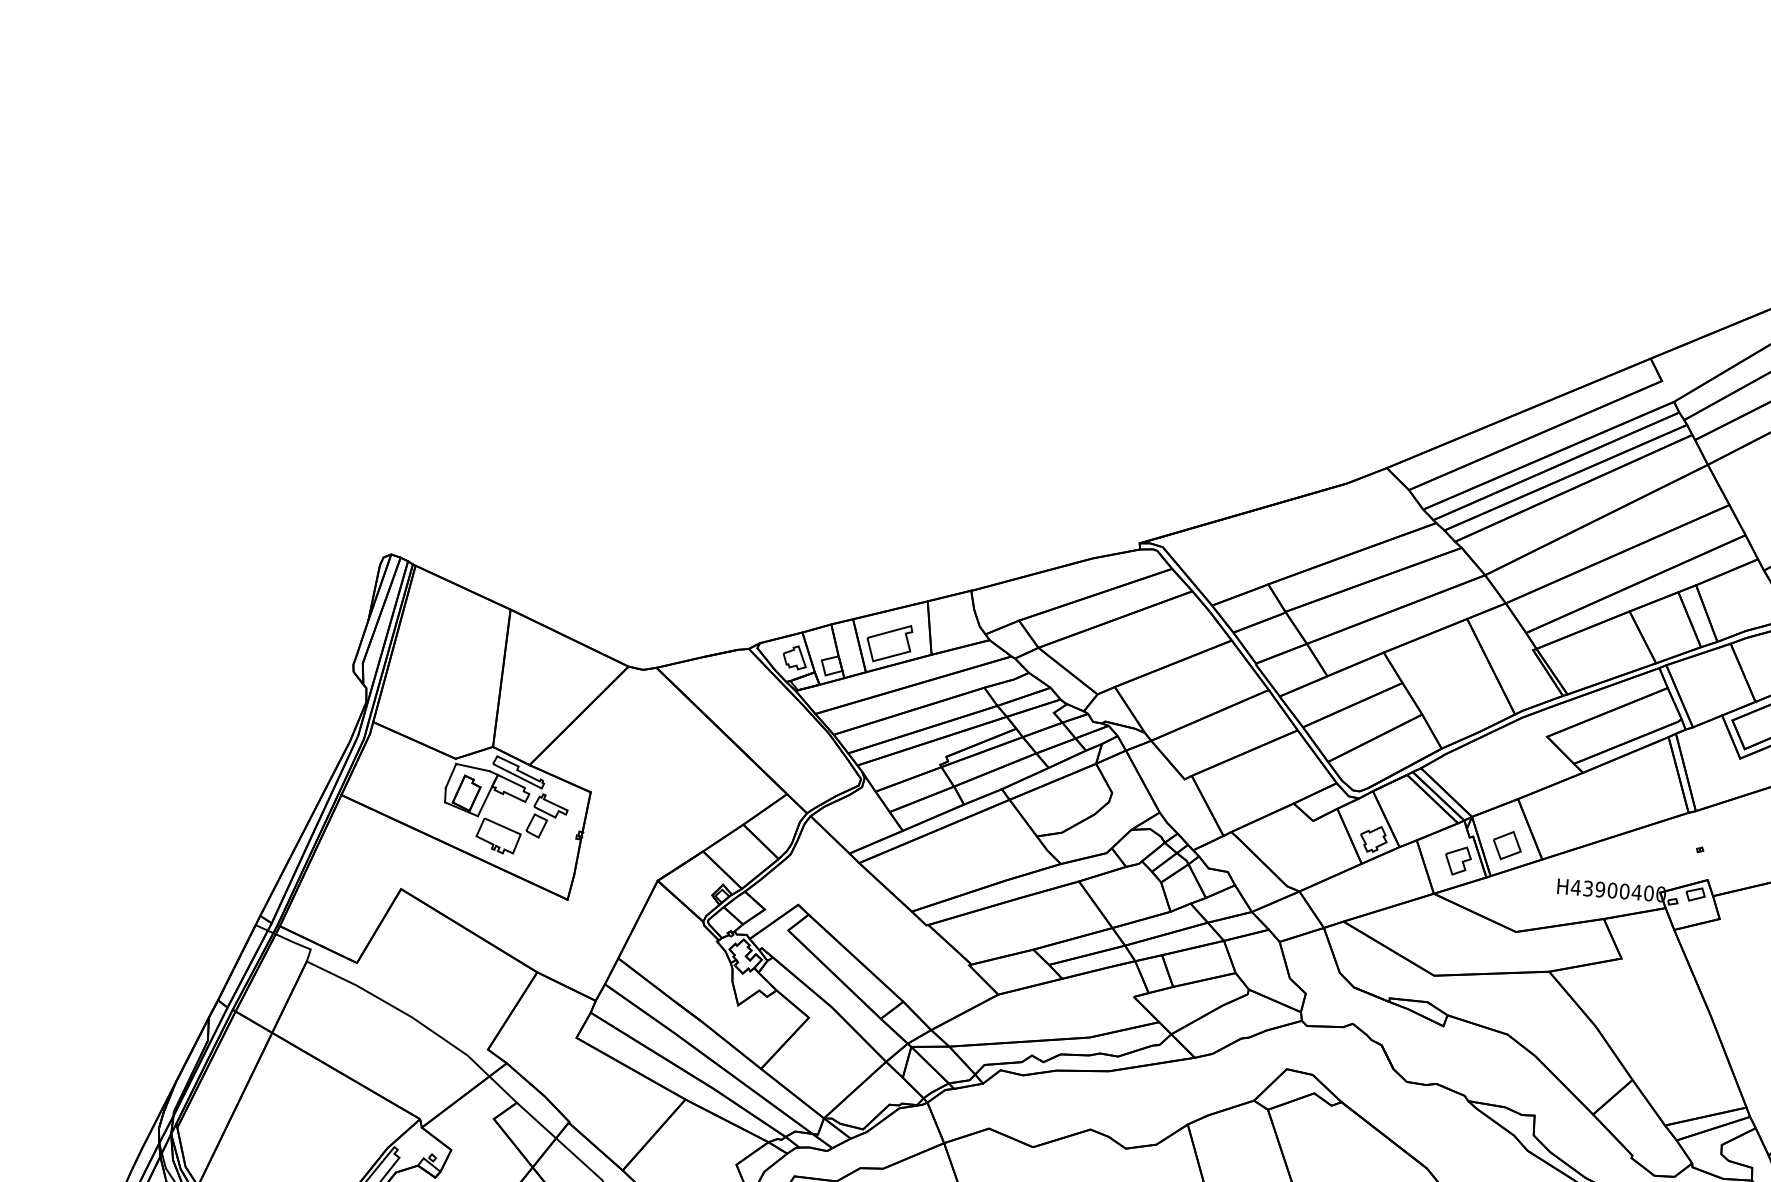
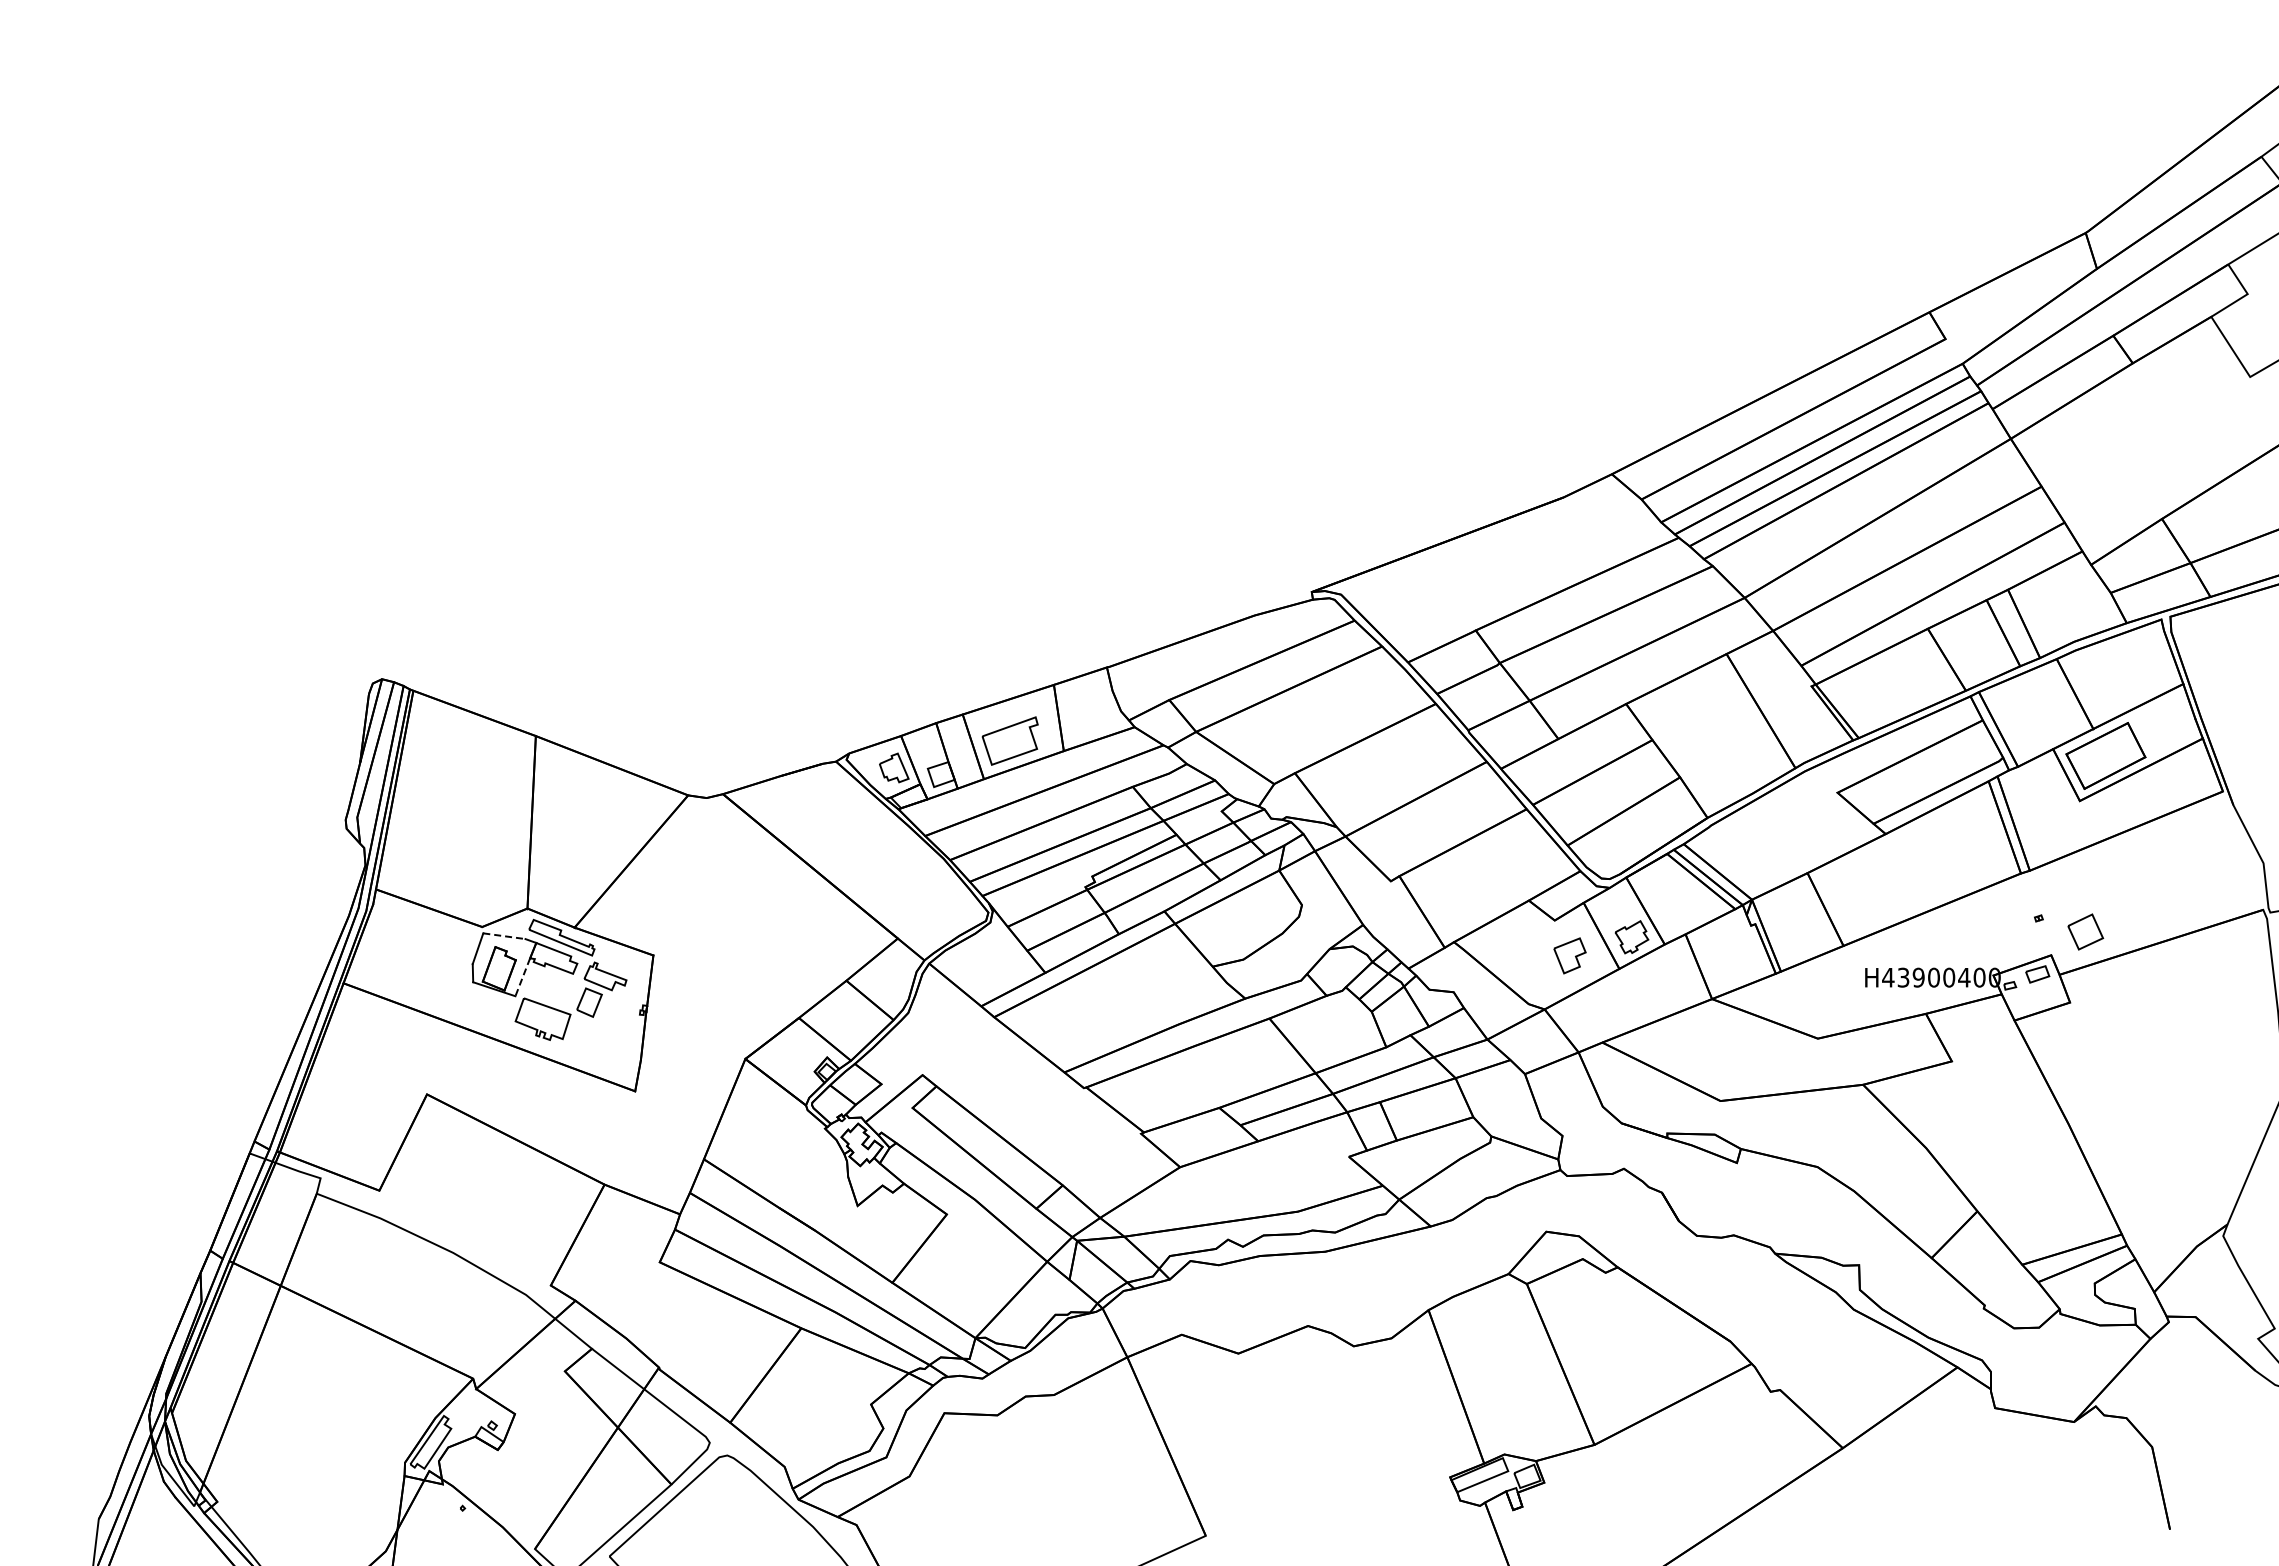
line: (472, 767) -> (504, 936), solid -> dashed
line: (484, 801) -> (522, 977), solid -> dashed
part: (1507, 845) -> (2085, 931), moved
part: (1457, 860) -> (1569, 955), moved

